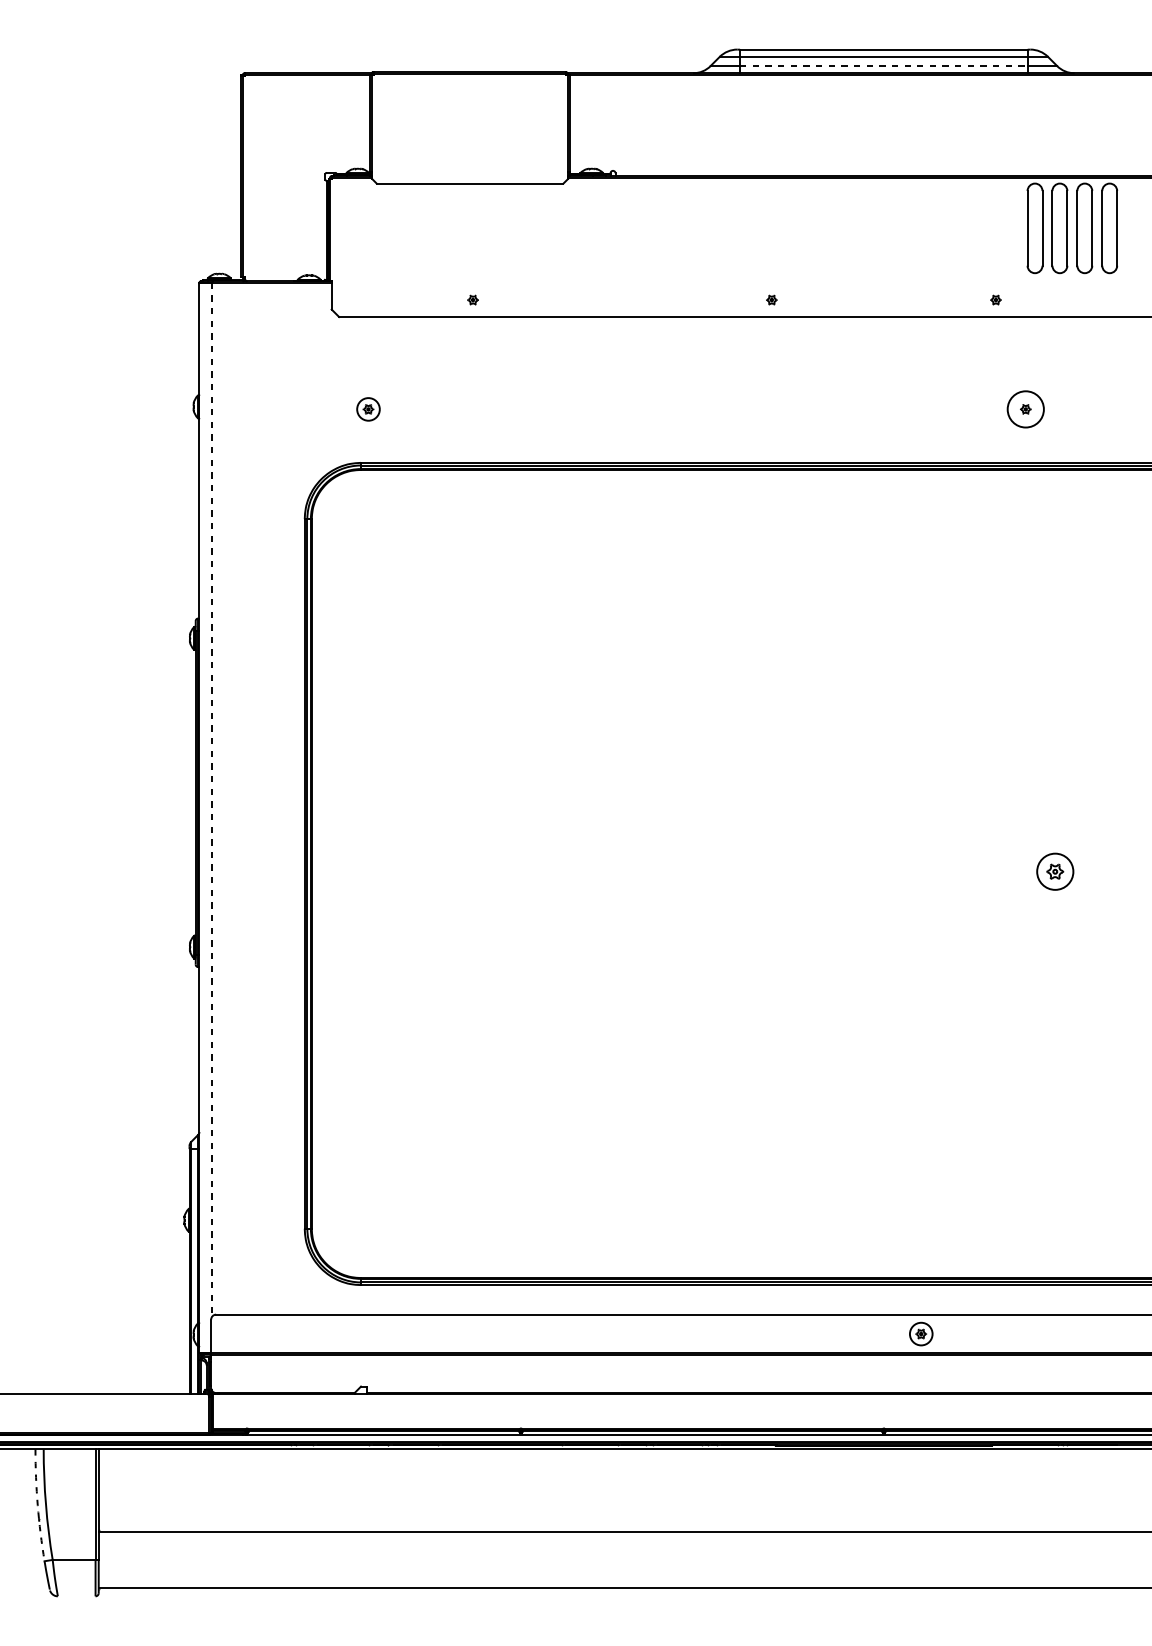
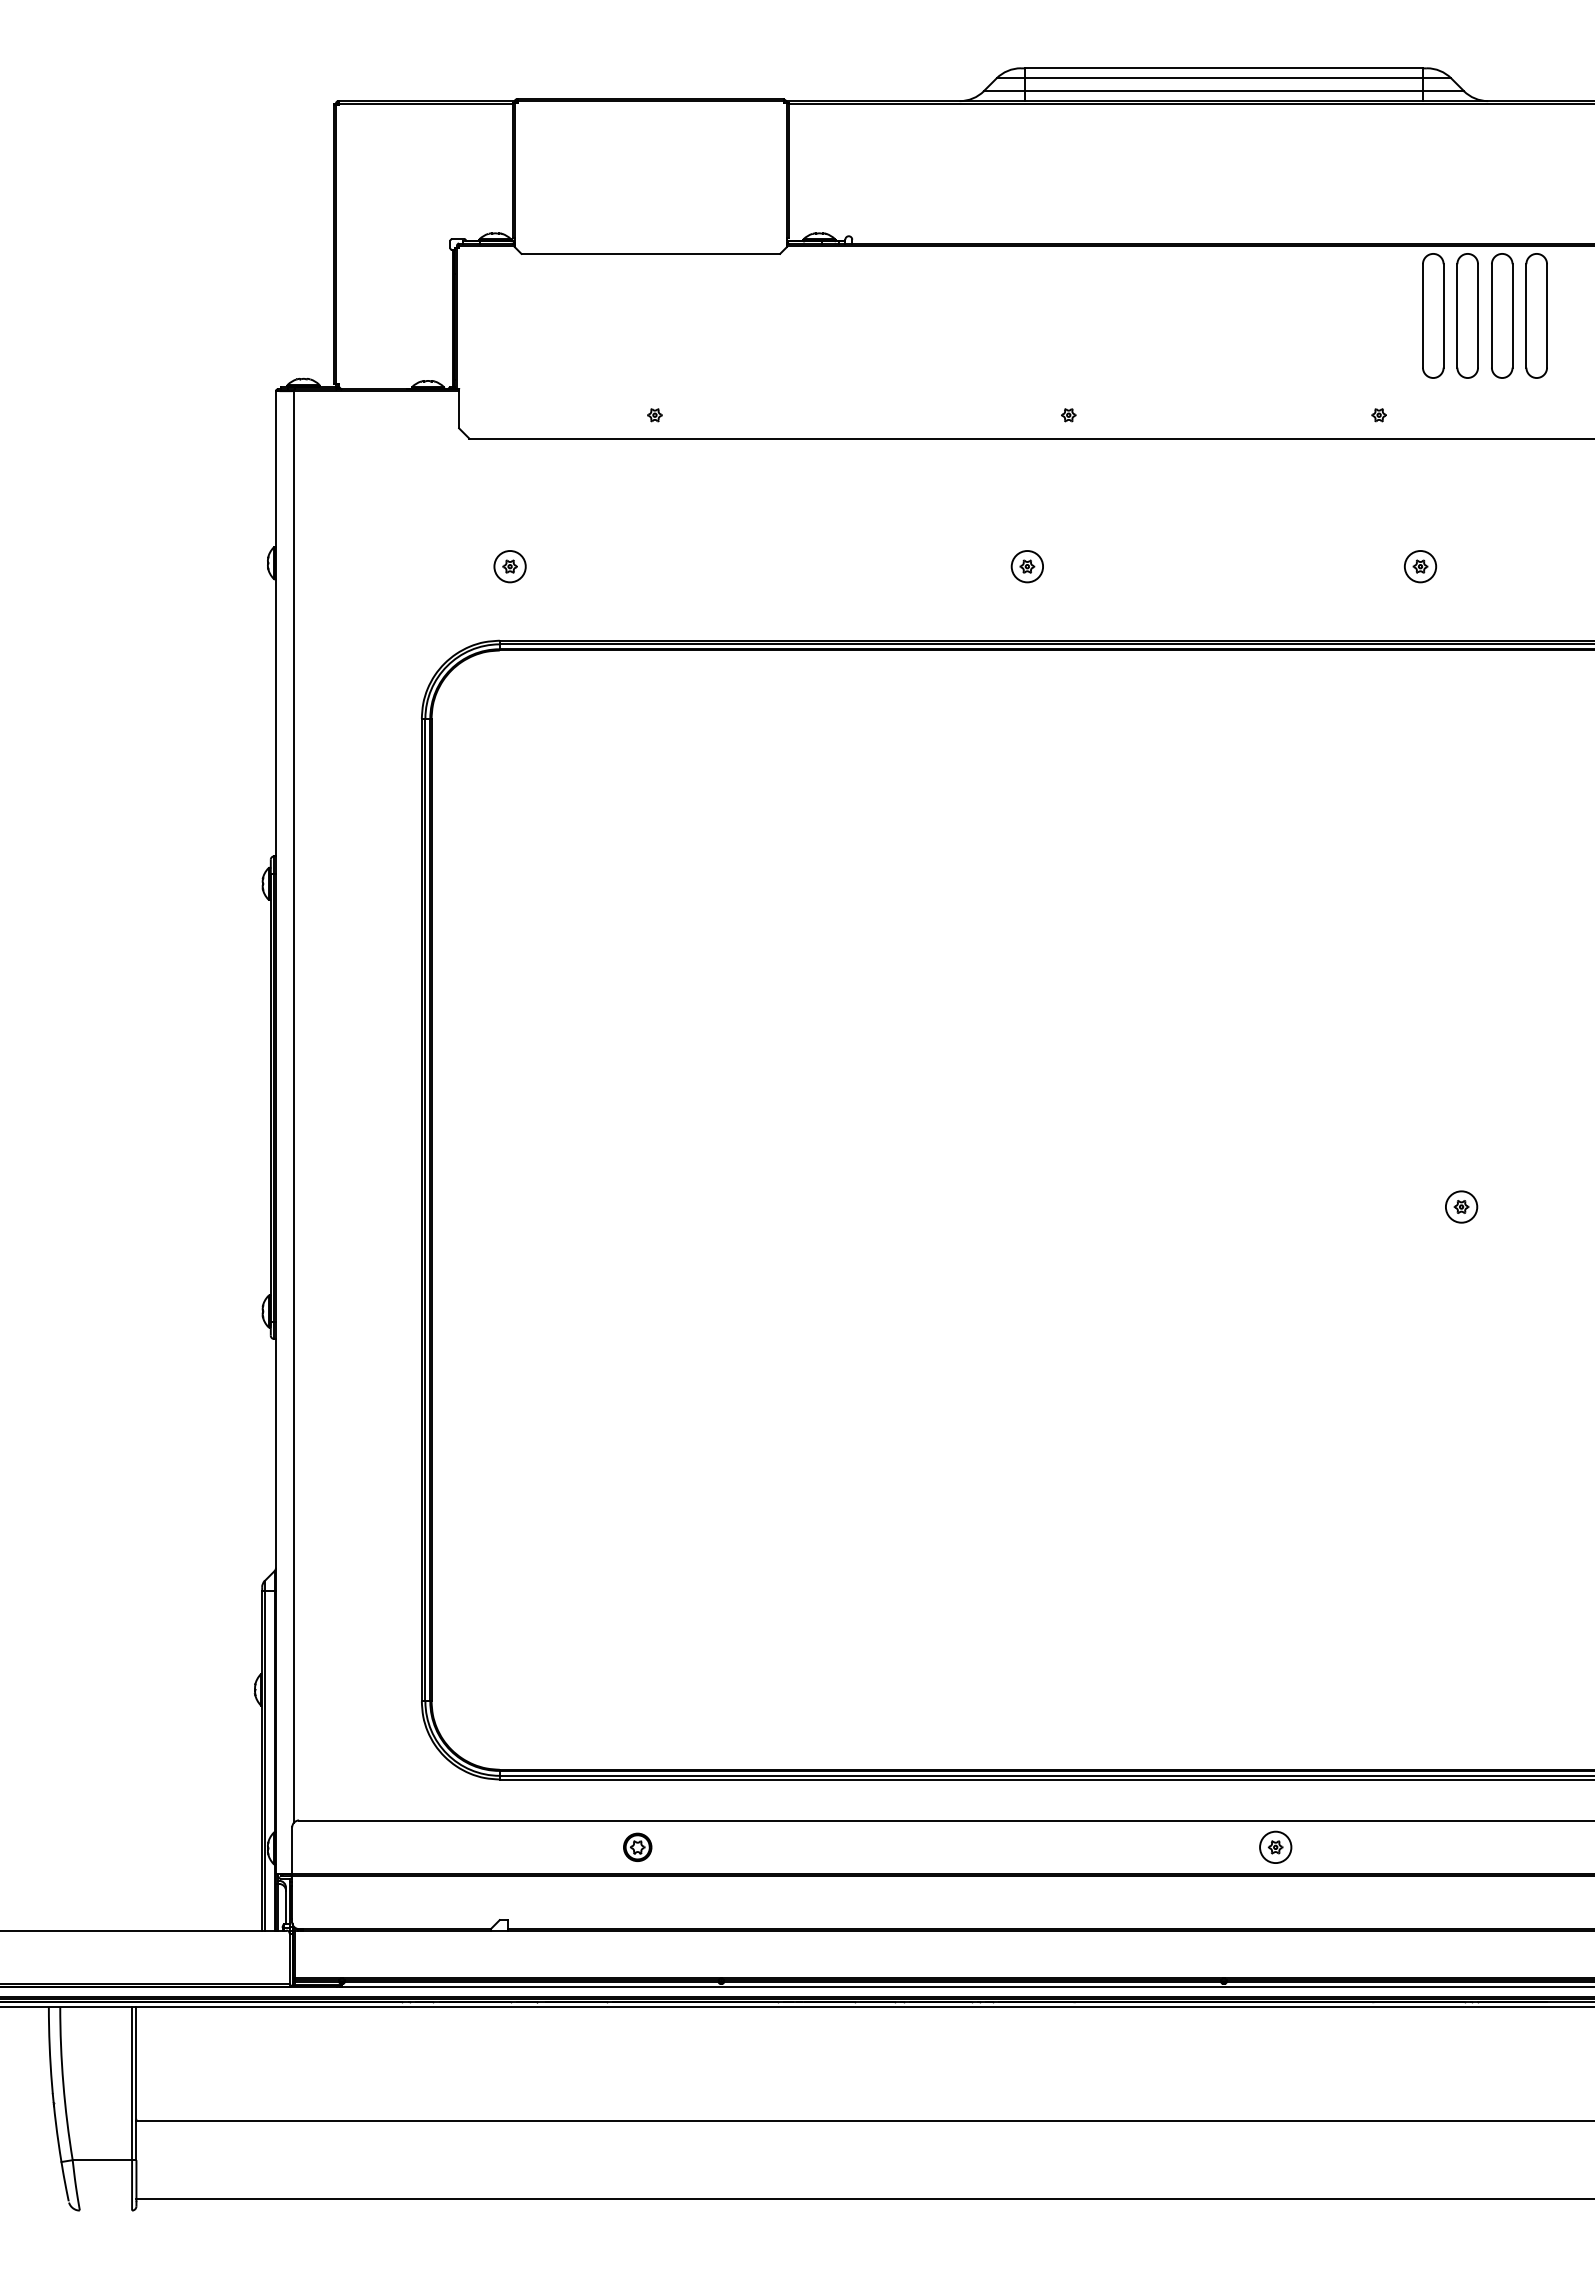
line: (884, 65) -> (1224, 90), dashed -> solid
part: (741, 409) -> (1026, 566), added
circle: (1025, 409) -> (1420, 566), size x0.62
line: (212, 799) -> (293, 1107), dashed -> solid
part: (1055, 871) -> (1461, 1206), size x0.62
part: (460, 1333) -> (637, 1846), added
arc: (38, 1505) -> (52, 2084), dashed -> solid

